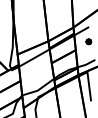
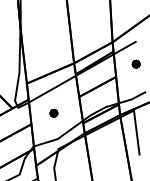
part: (35, 73) -> (54, 112), added

